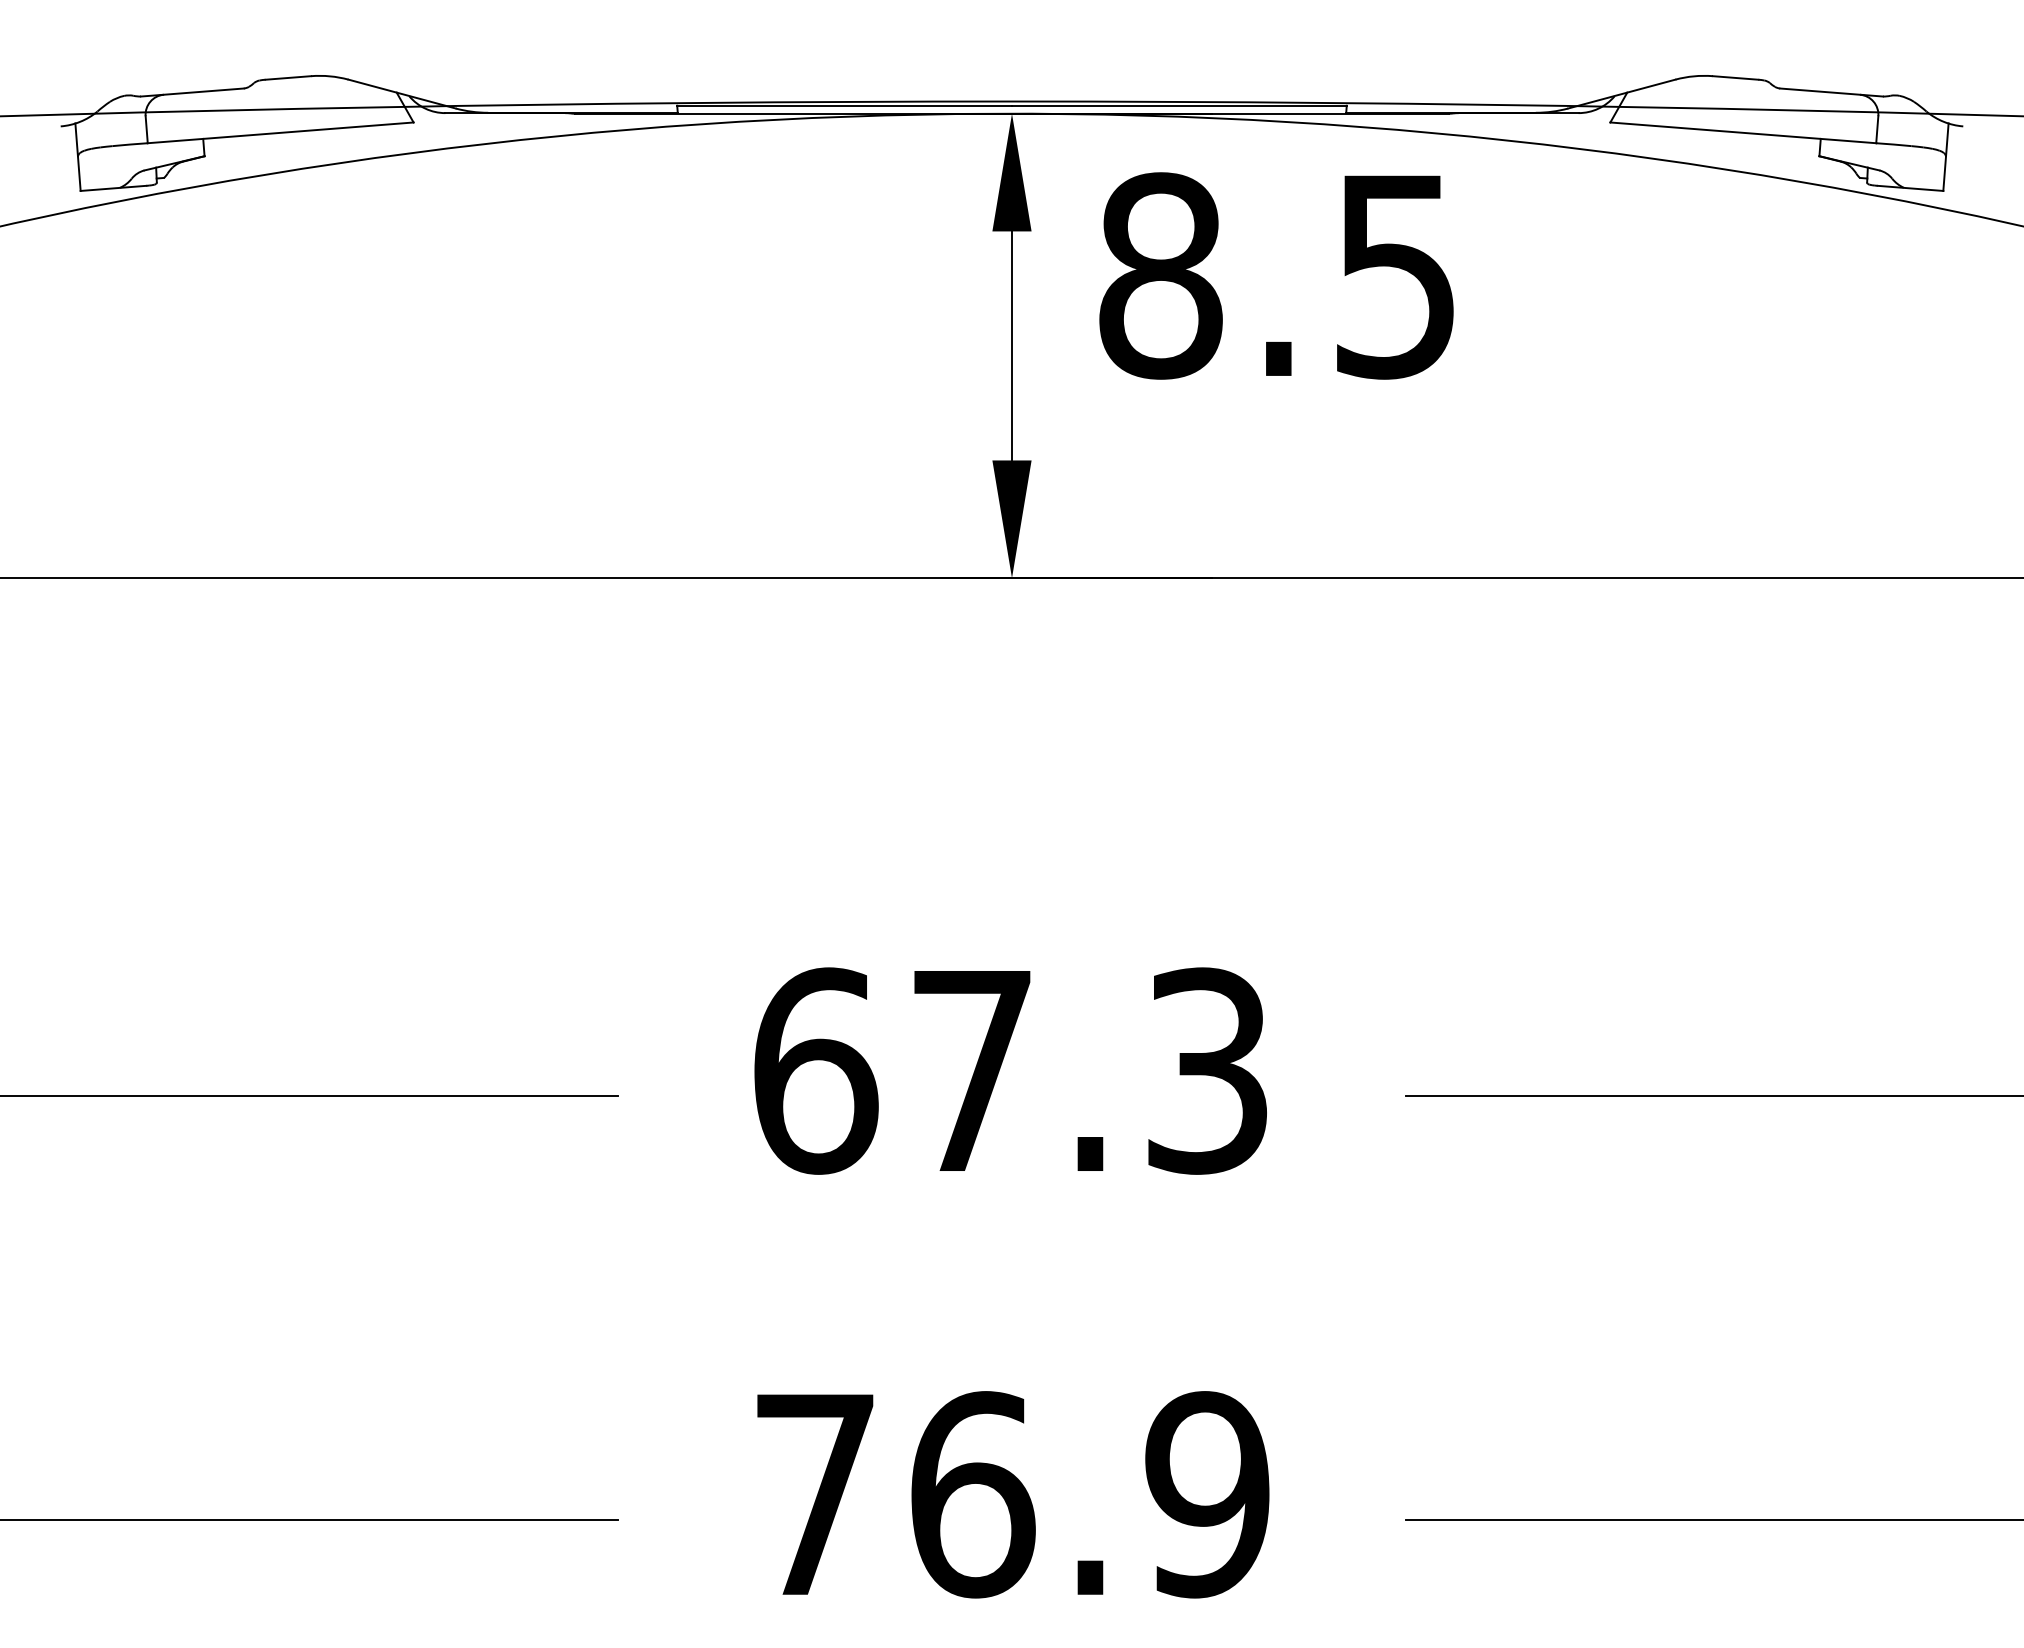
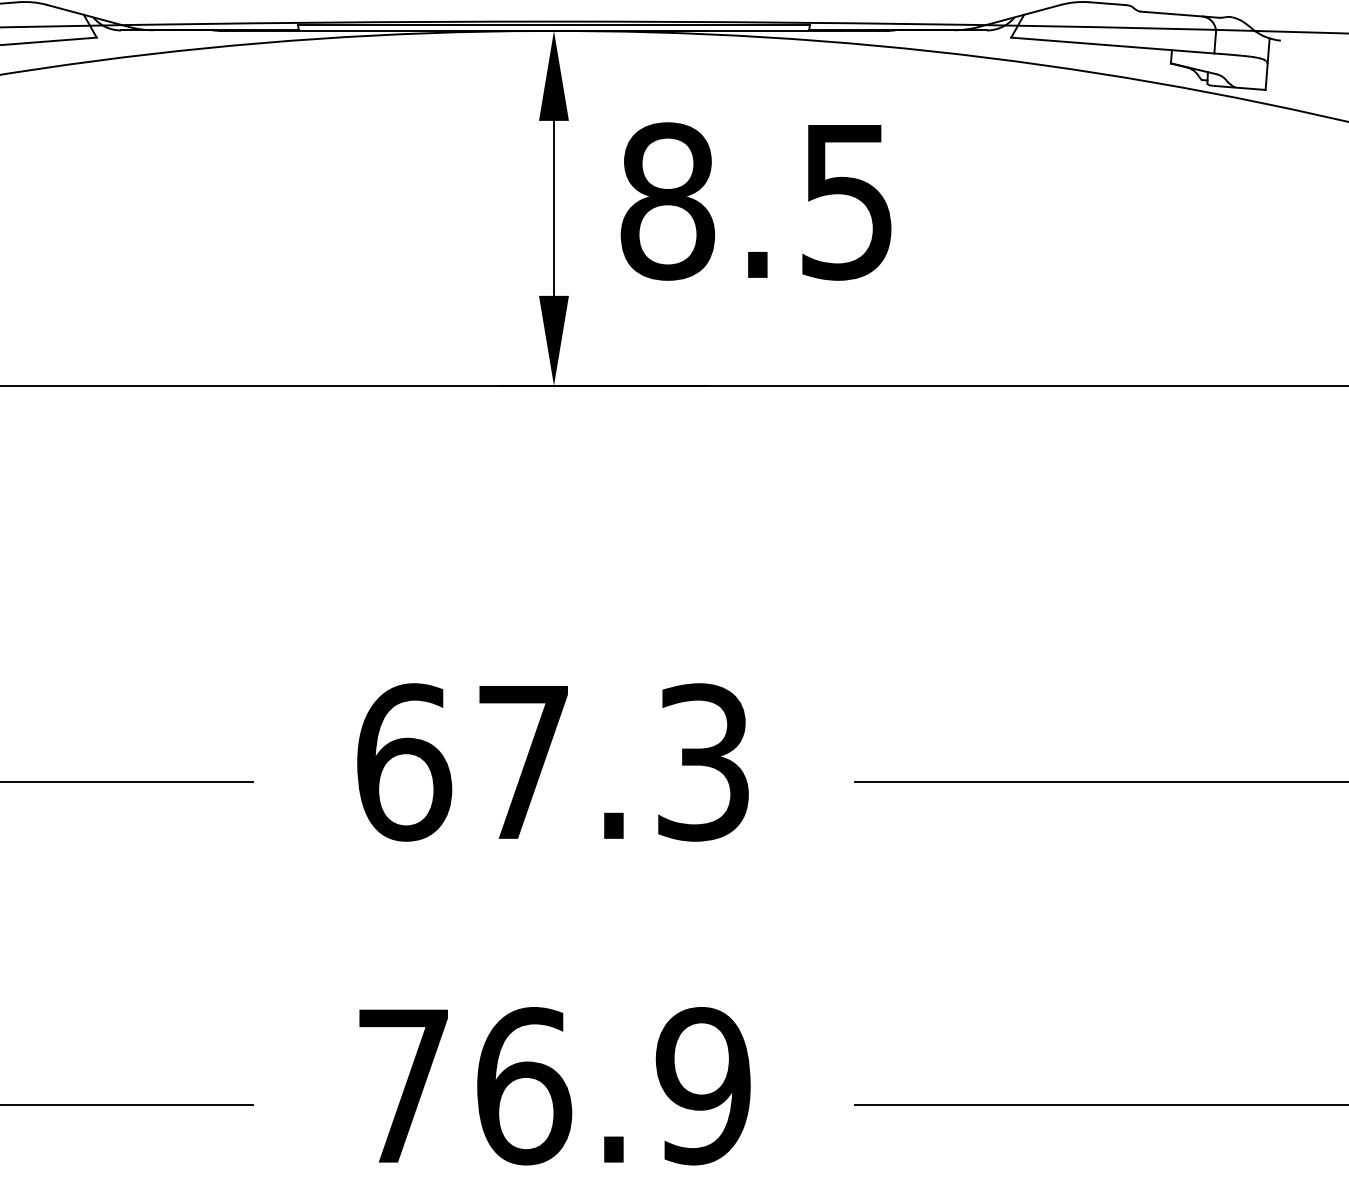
text: (1276, 275) -> (756, 201), moved

